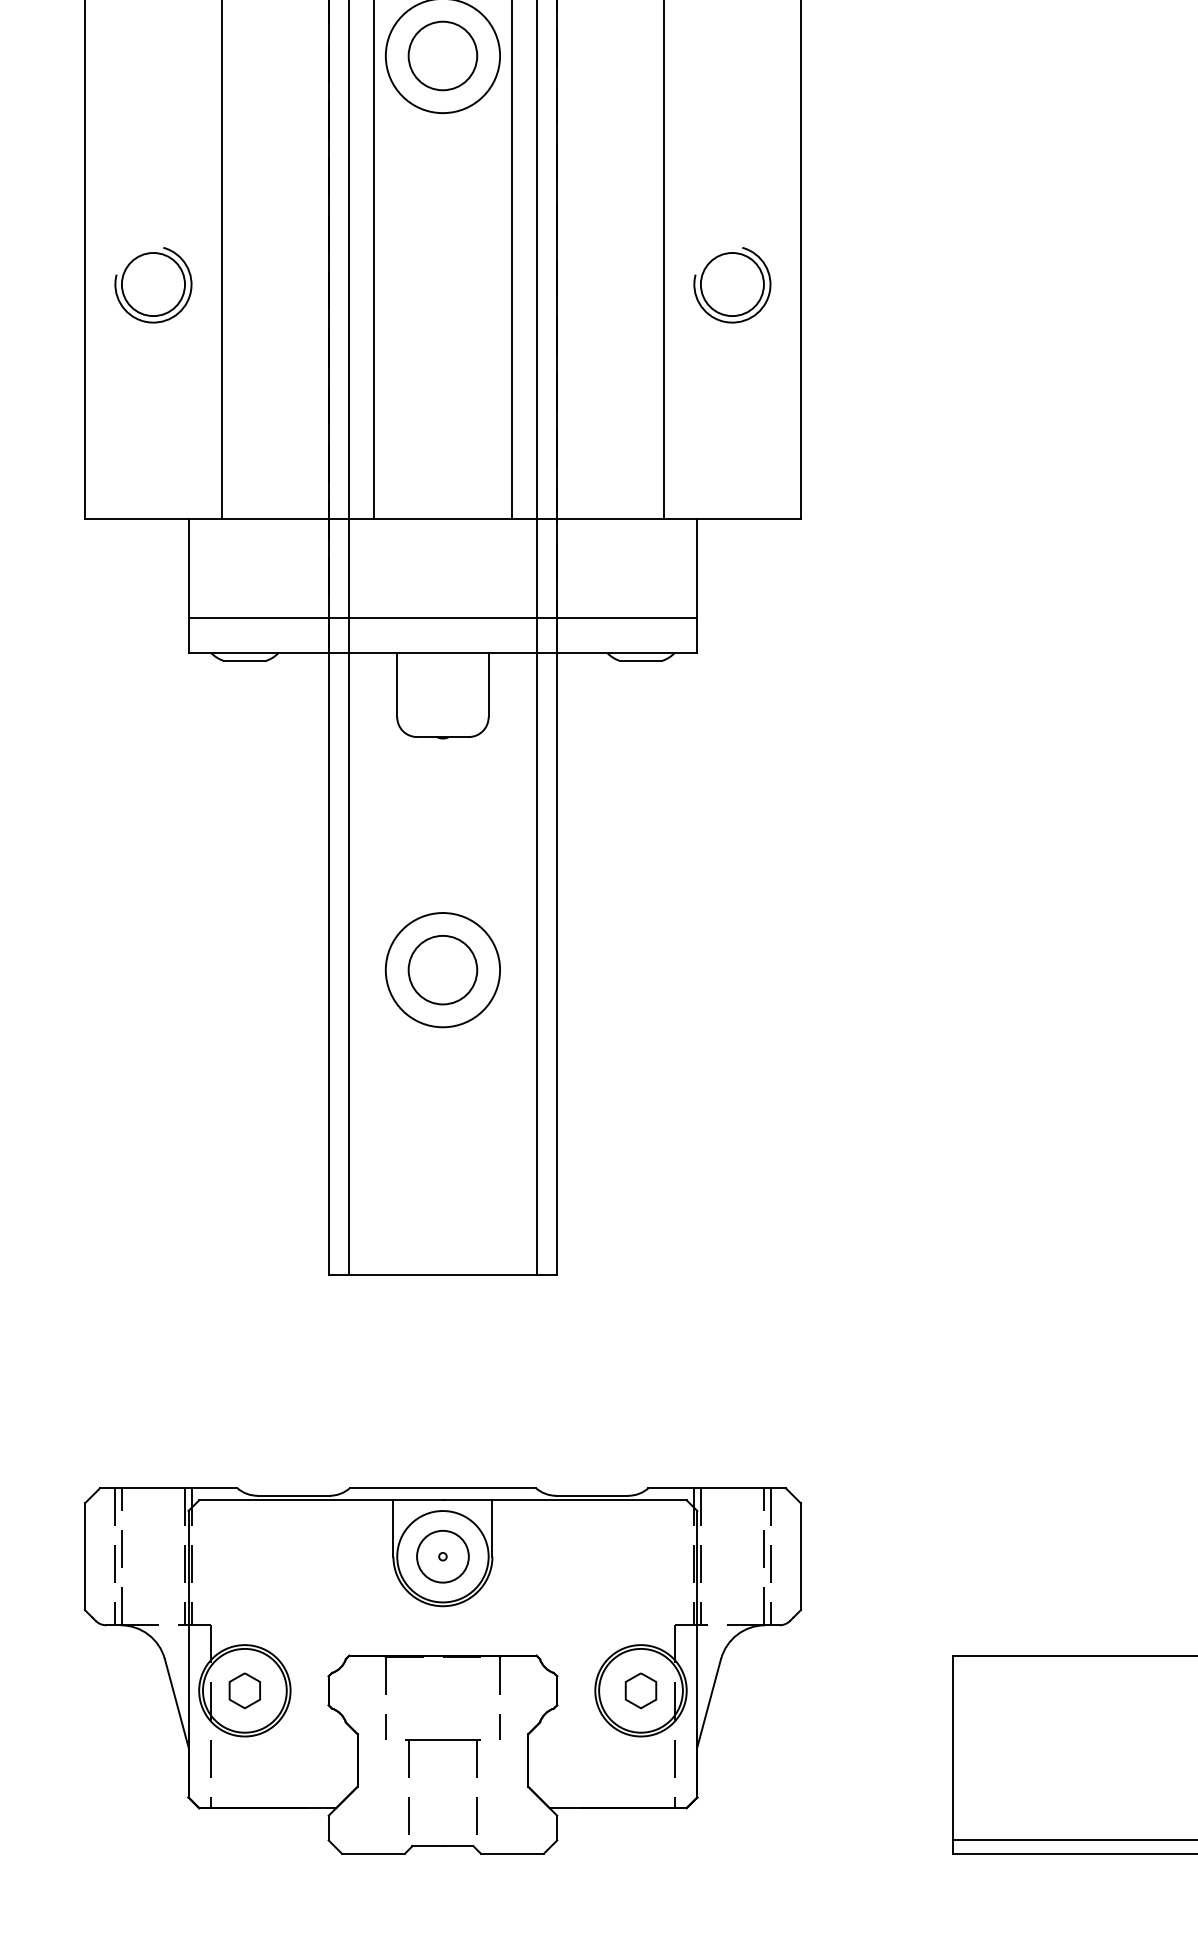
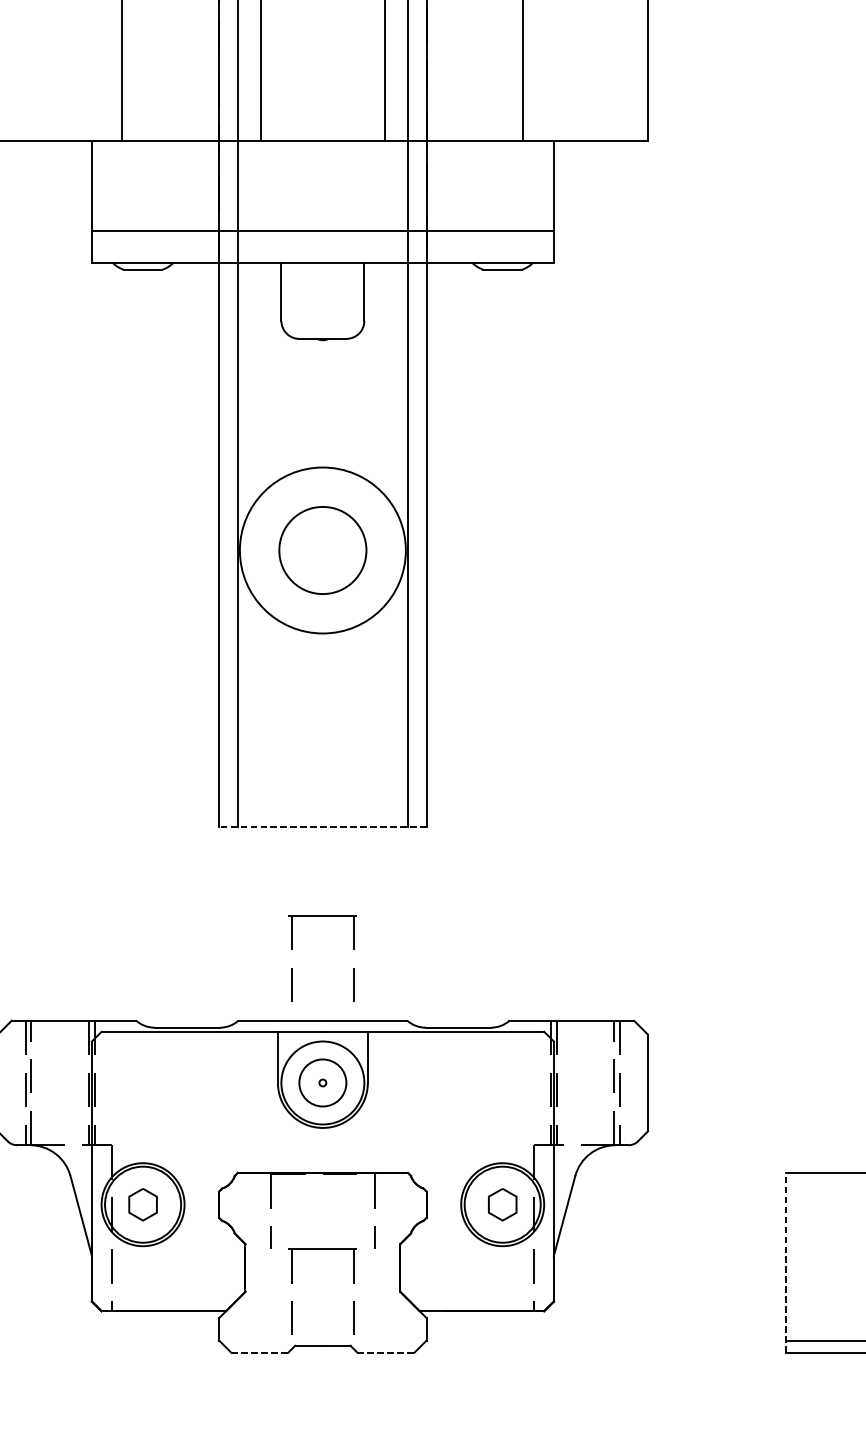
circle: (442, 969) -> (322, 549), size x1.4
circle: (442, 970) -> (322, 550), size x1.6
line: (442, 1274) -> (322, 826), solid -> dashed
part: (409, 1410) -> (292, 950), added
line: (953, 1754) -> (786, 1262), solid -> dashed
line: (373, 1853) -> (259, 1352), solid -> dashed
line: (512, 1853) -> (386, 1352), solid -> dashed

